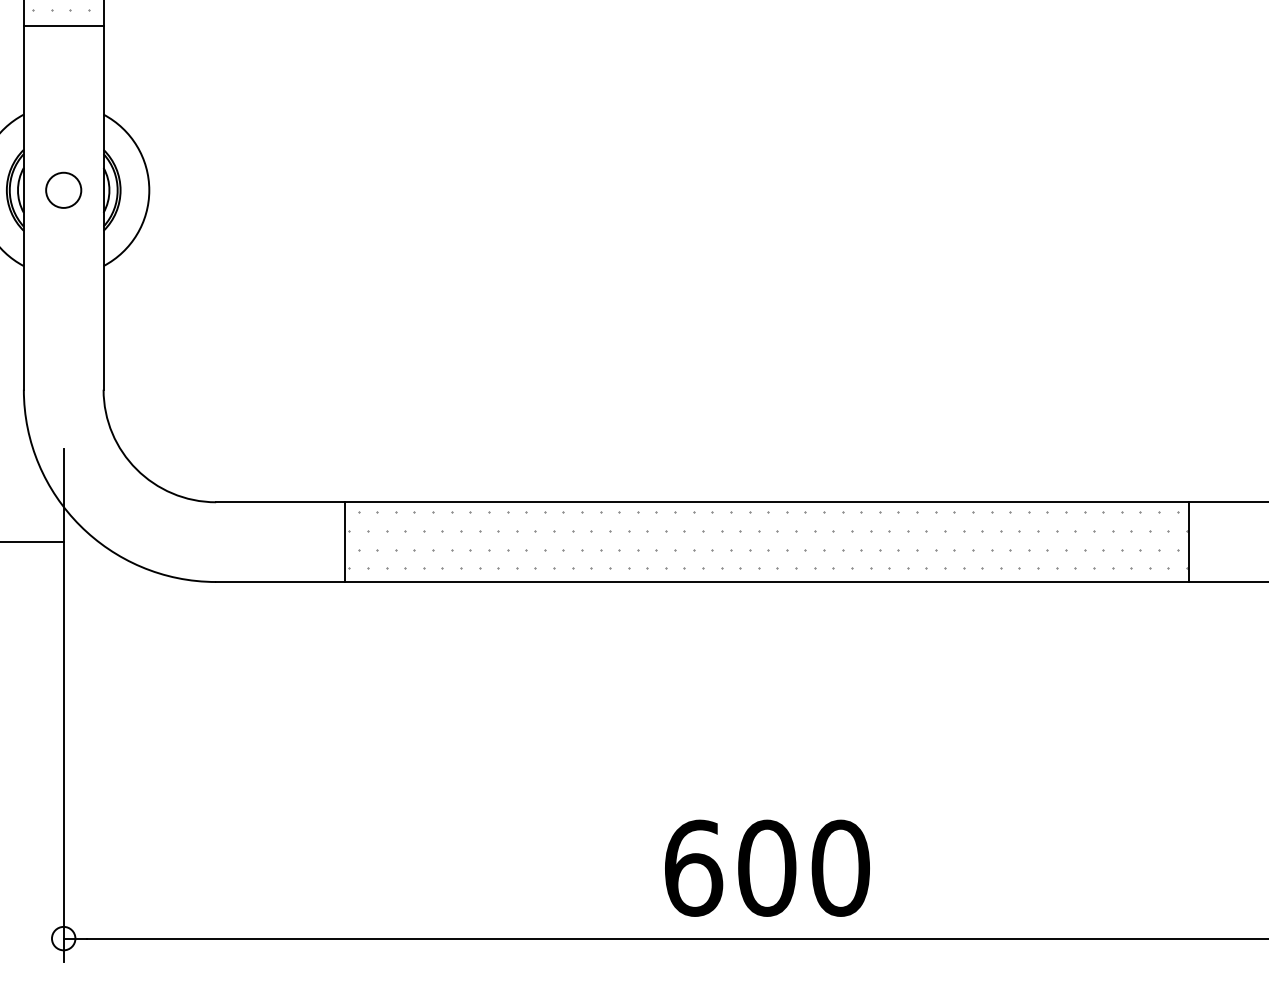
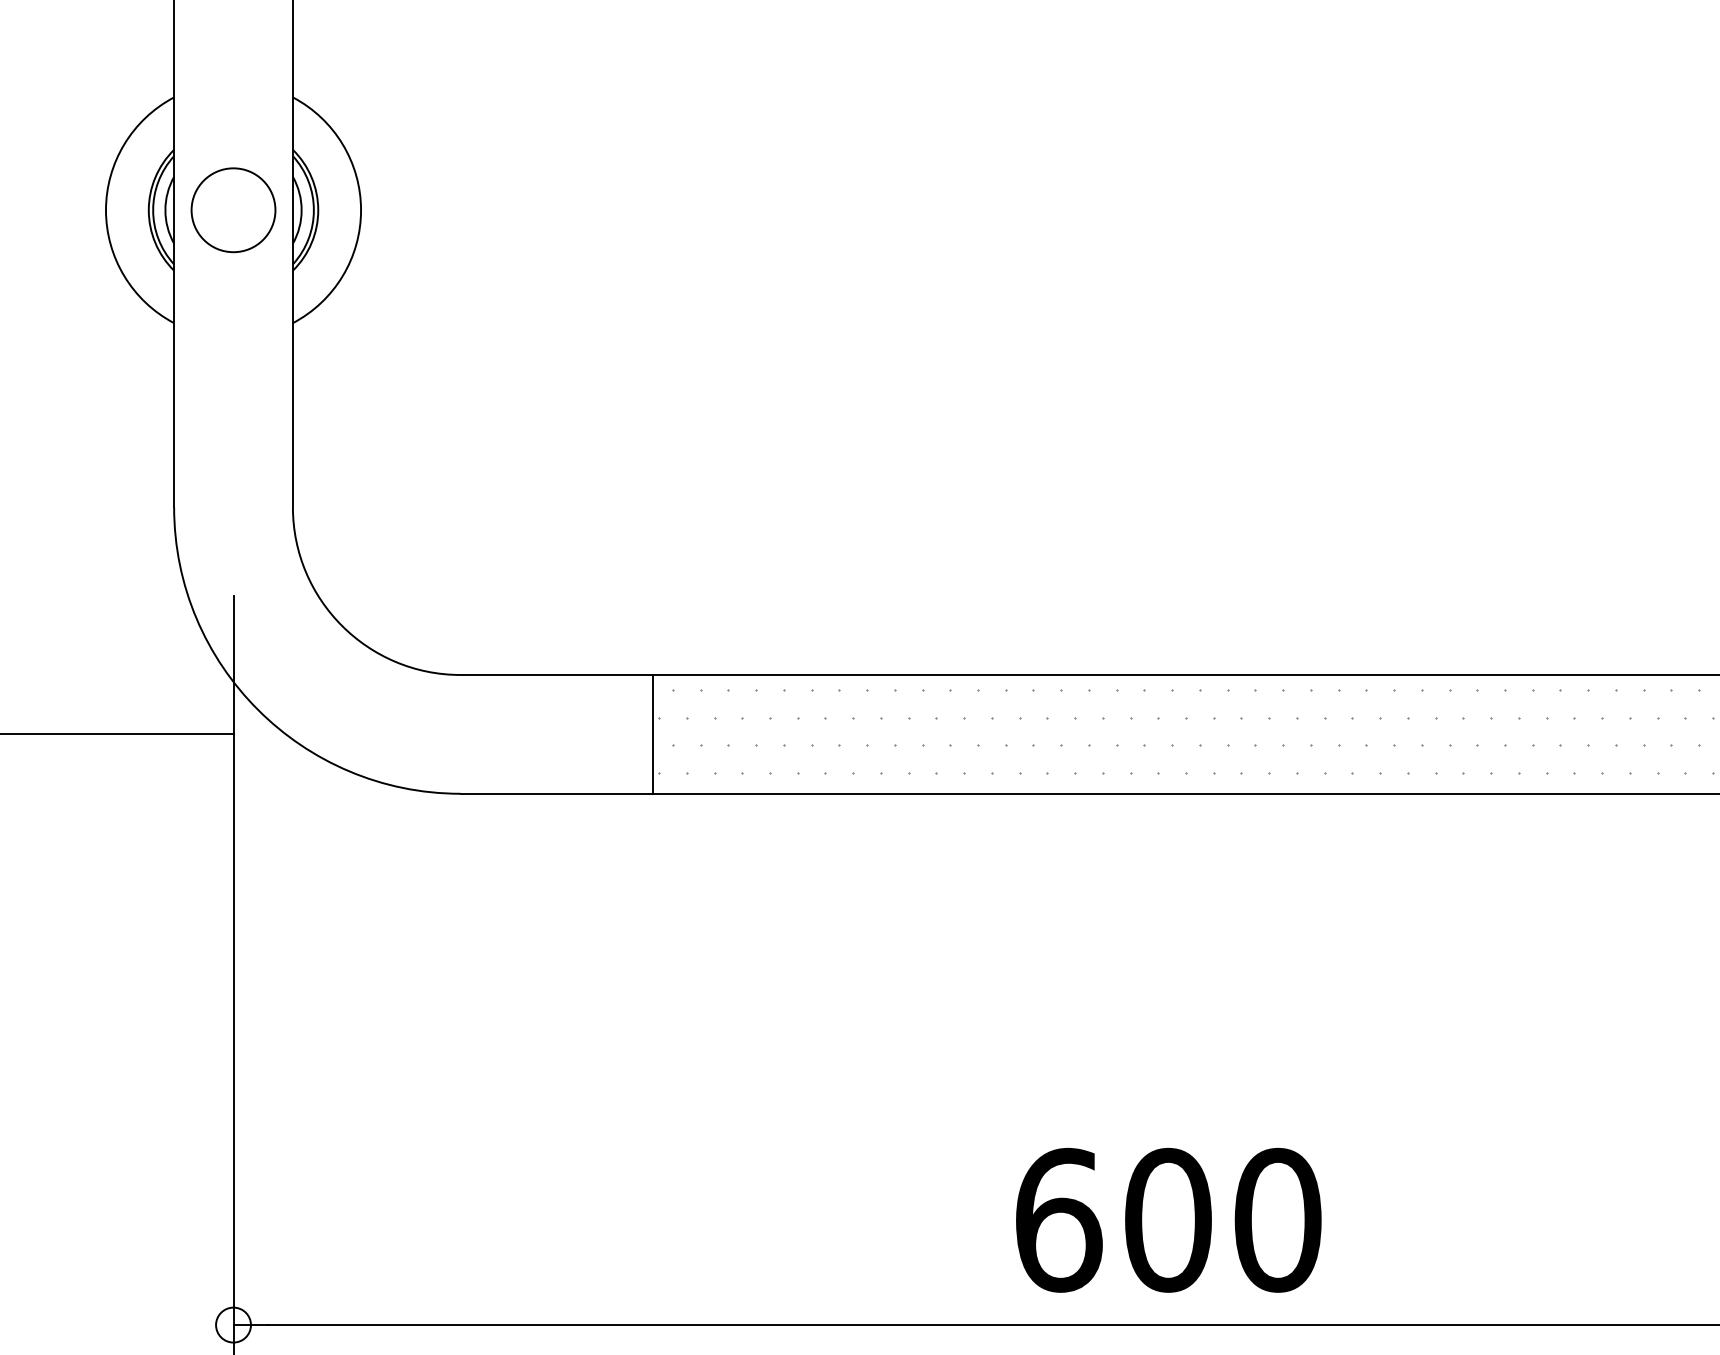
circle: (63, 189) -> (233, 208), size x1.6
text: (767, 867) -> (1168, 1219), moved

